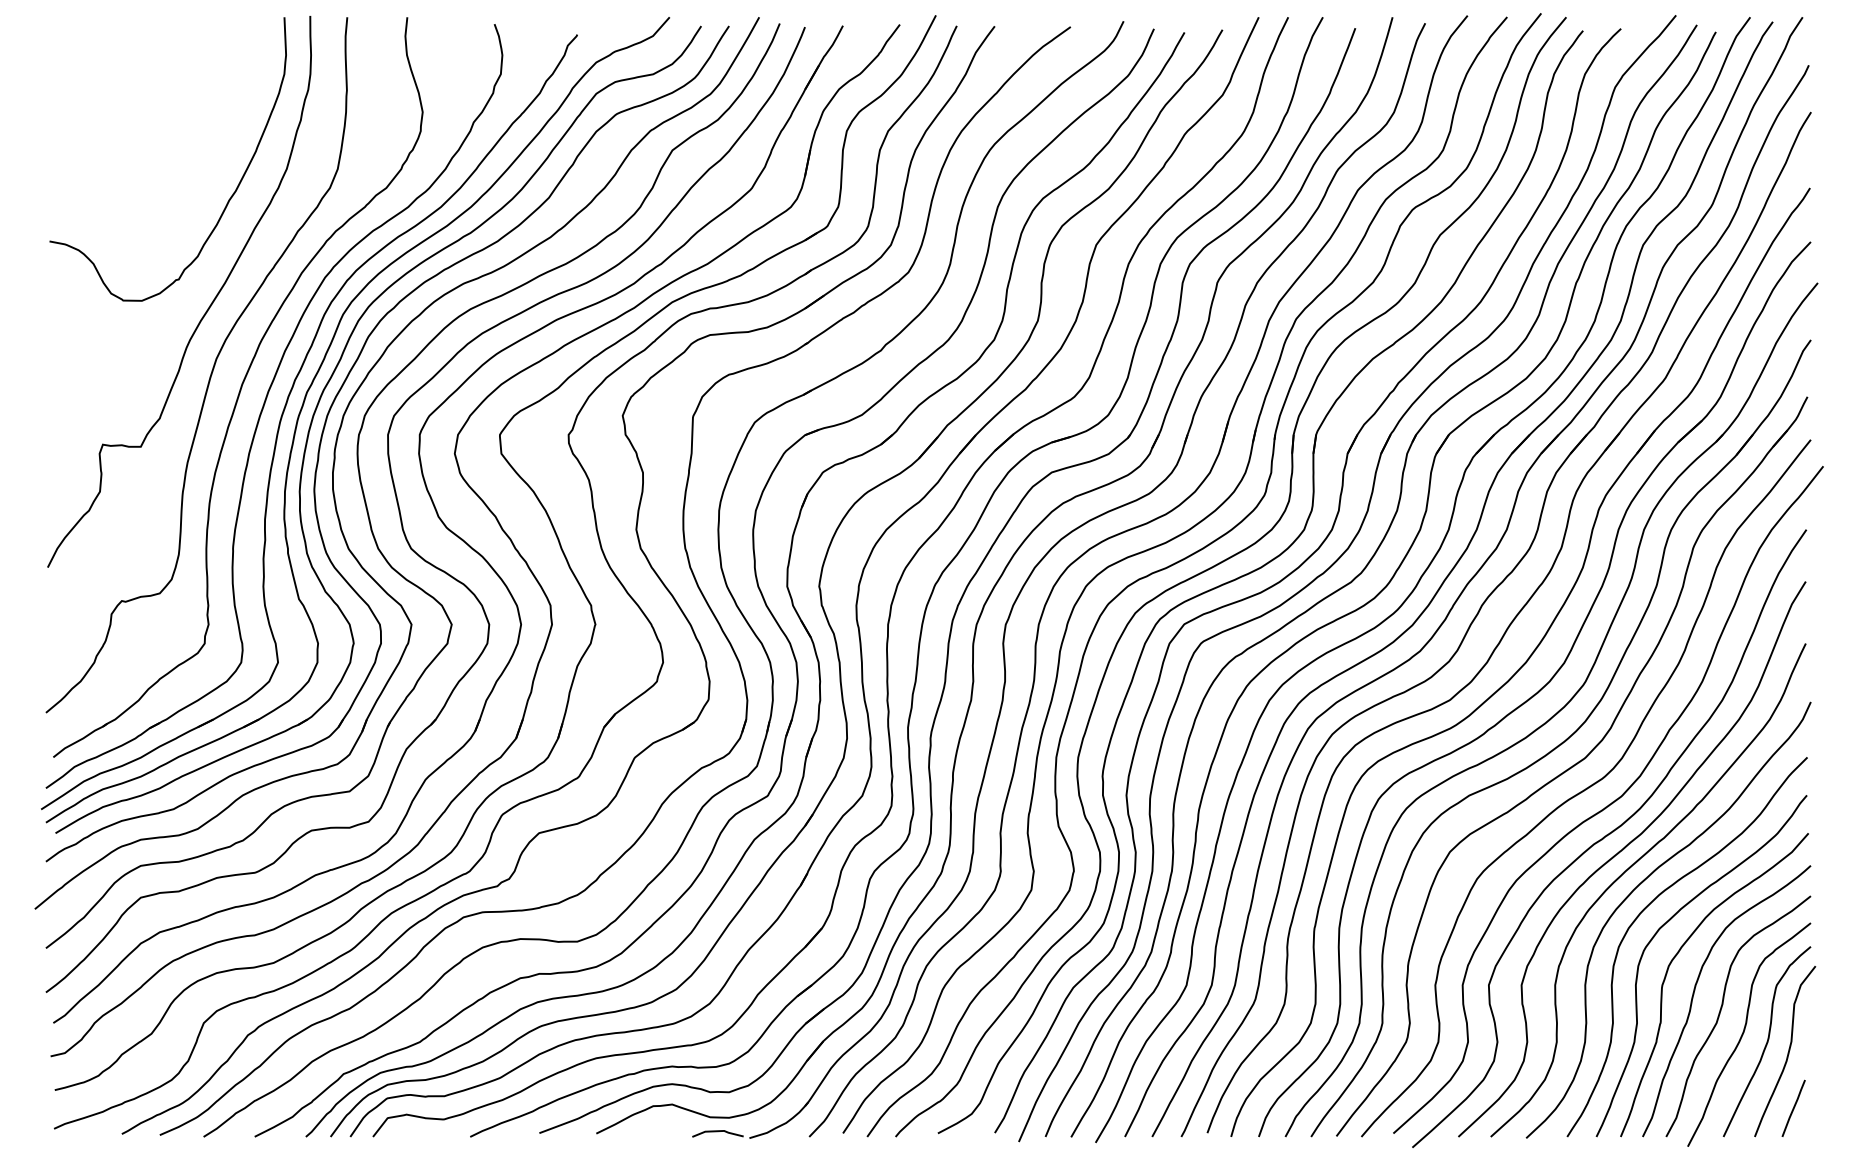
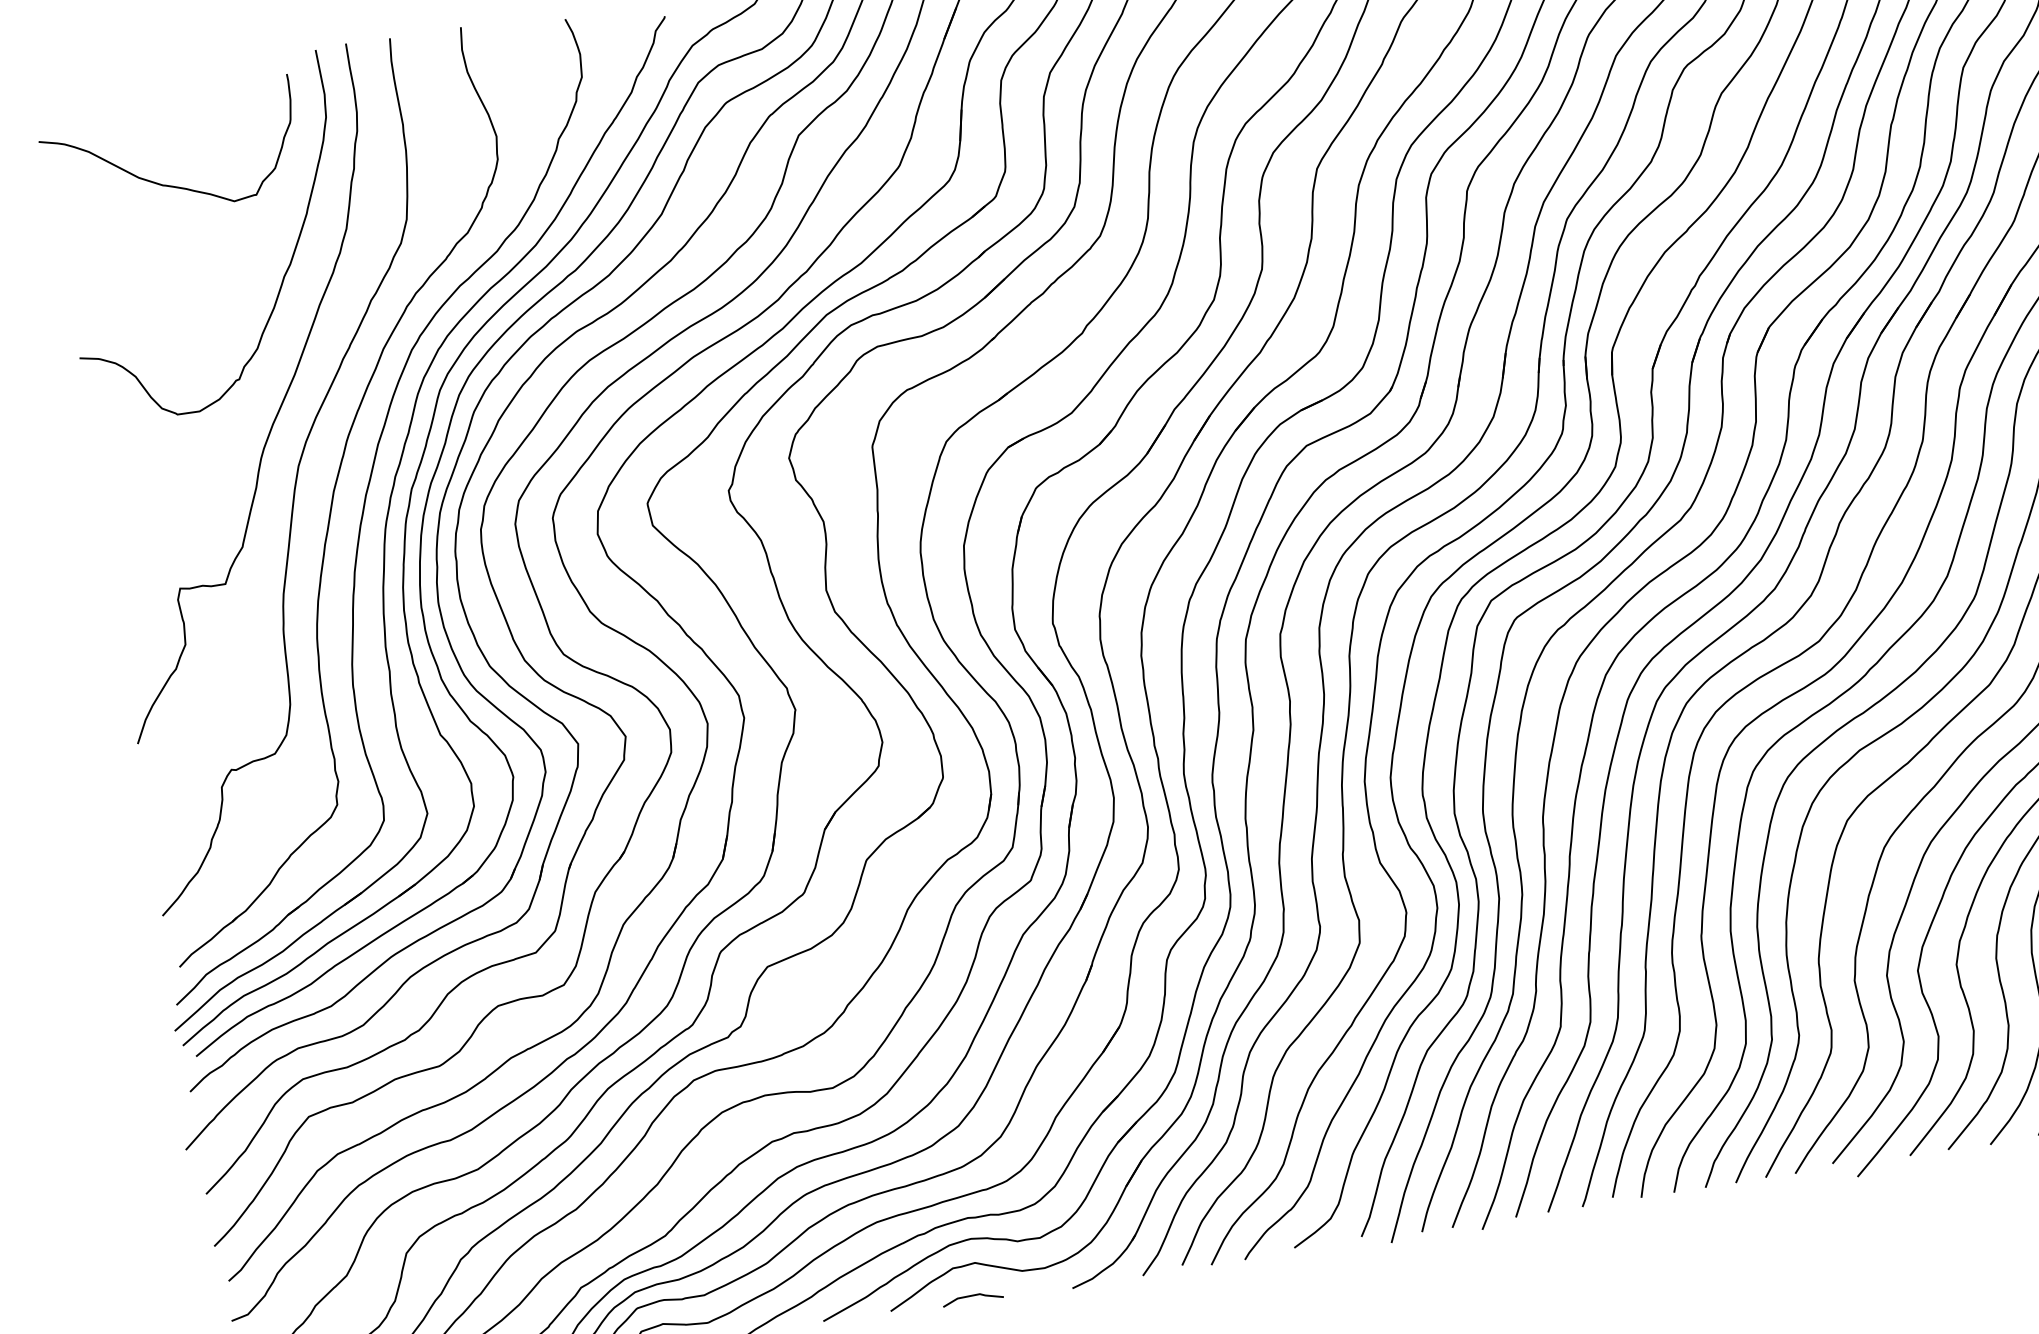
curve: (142, 108) -> (164, 184), added
line: (717, 1132) -> (972, 1297), moved

